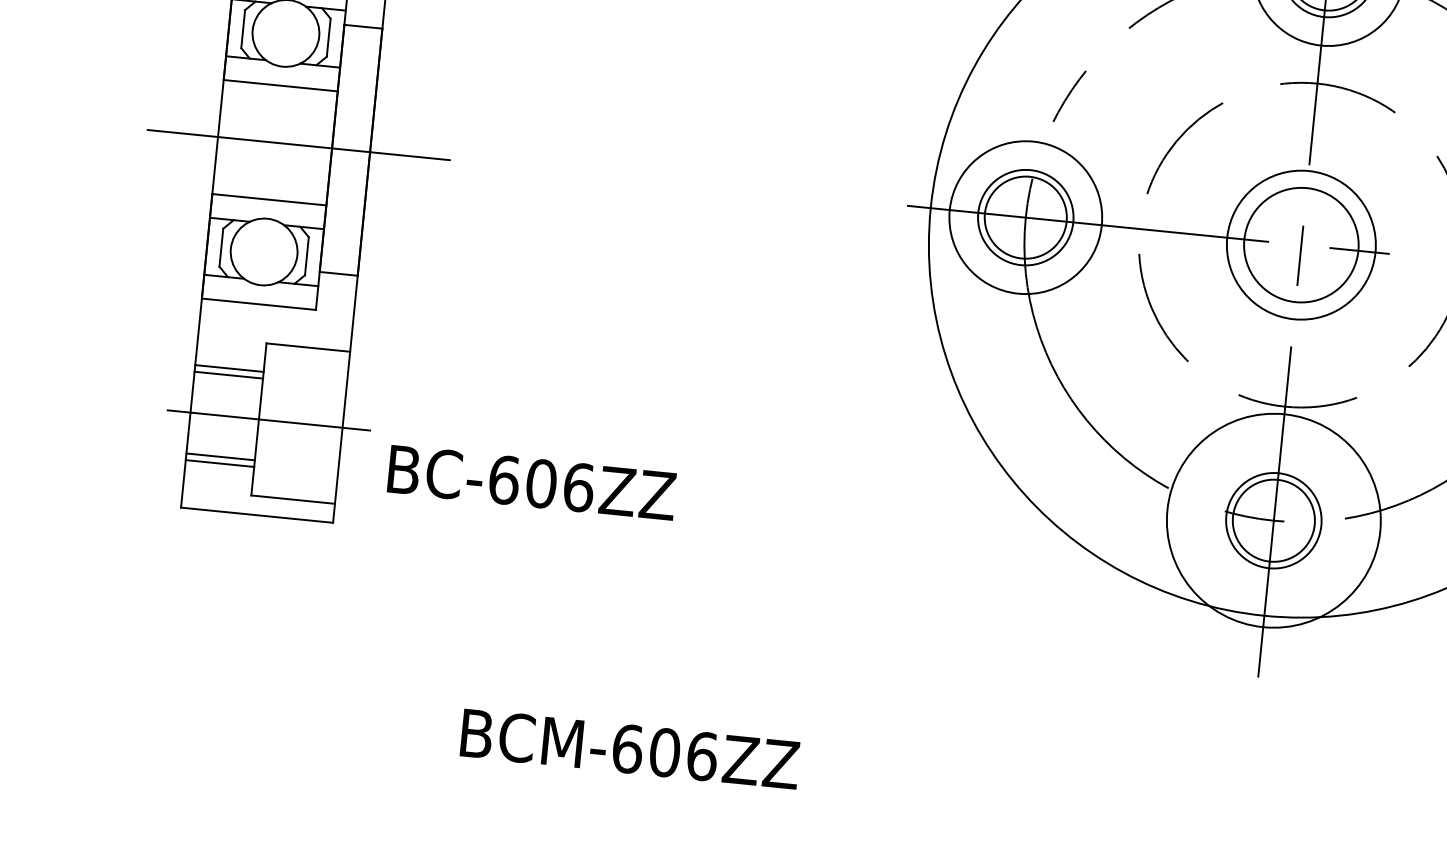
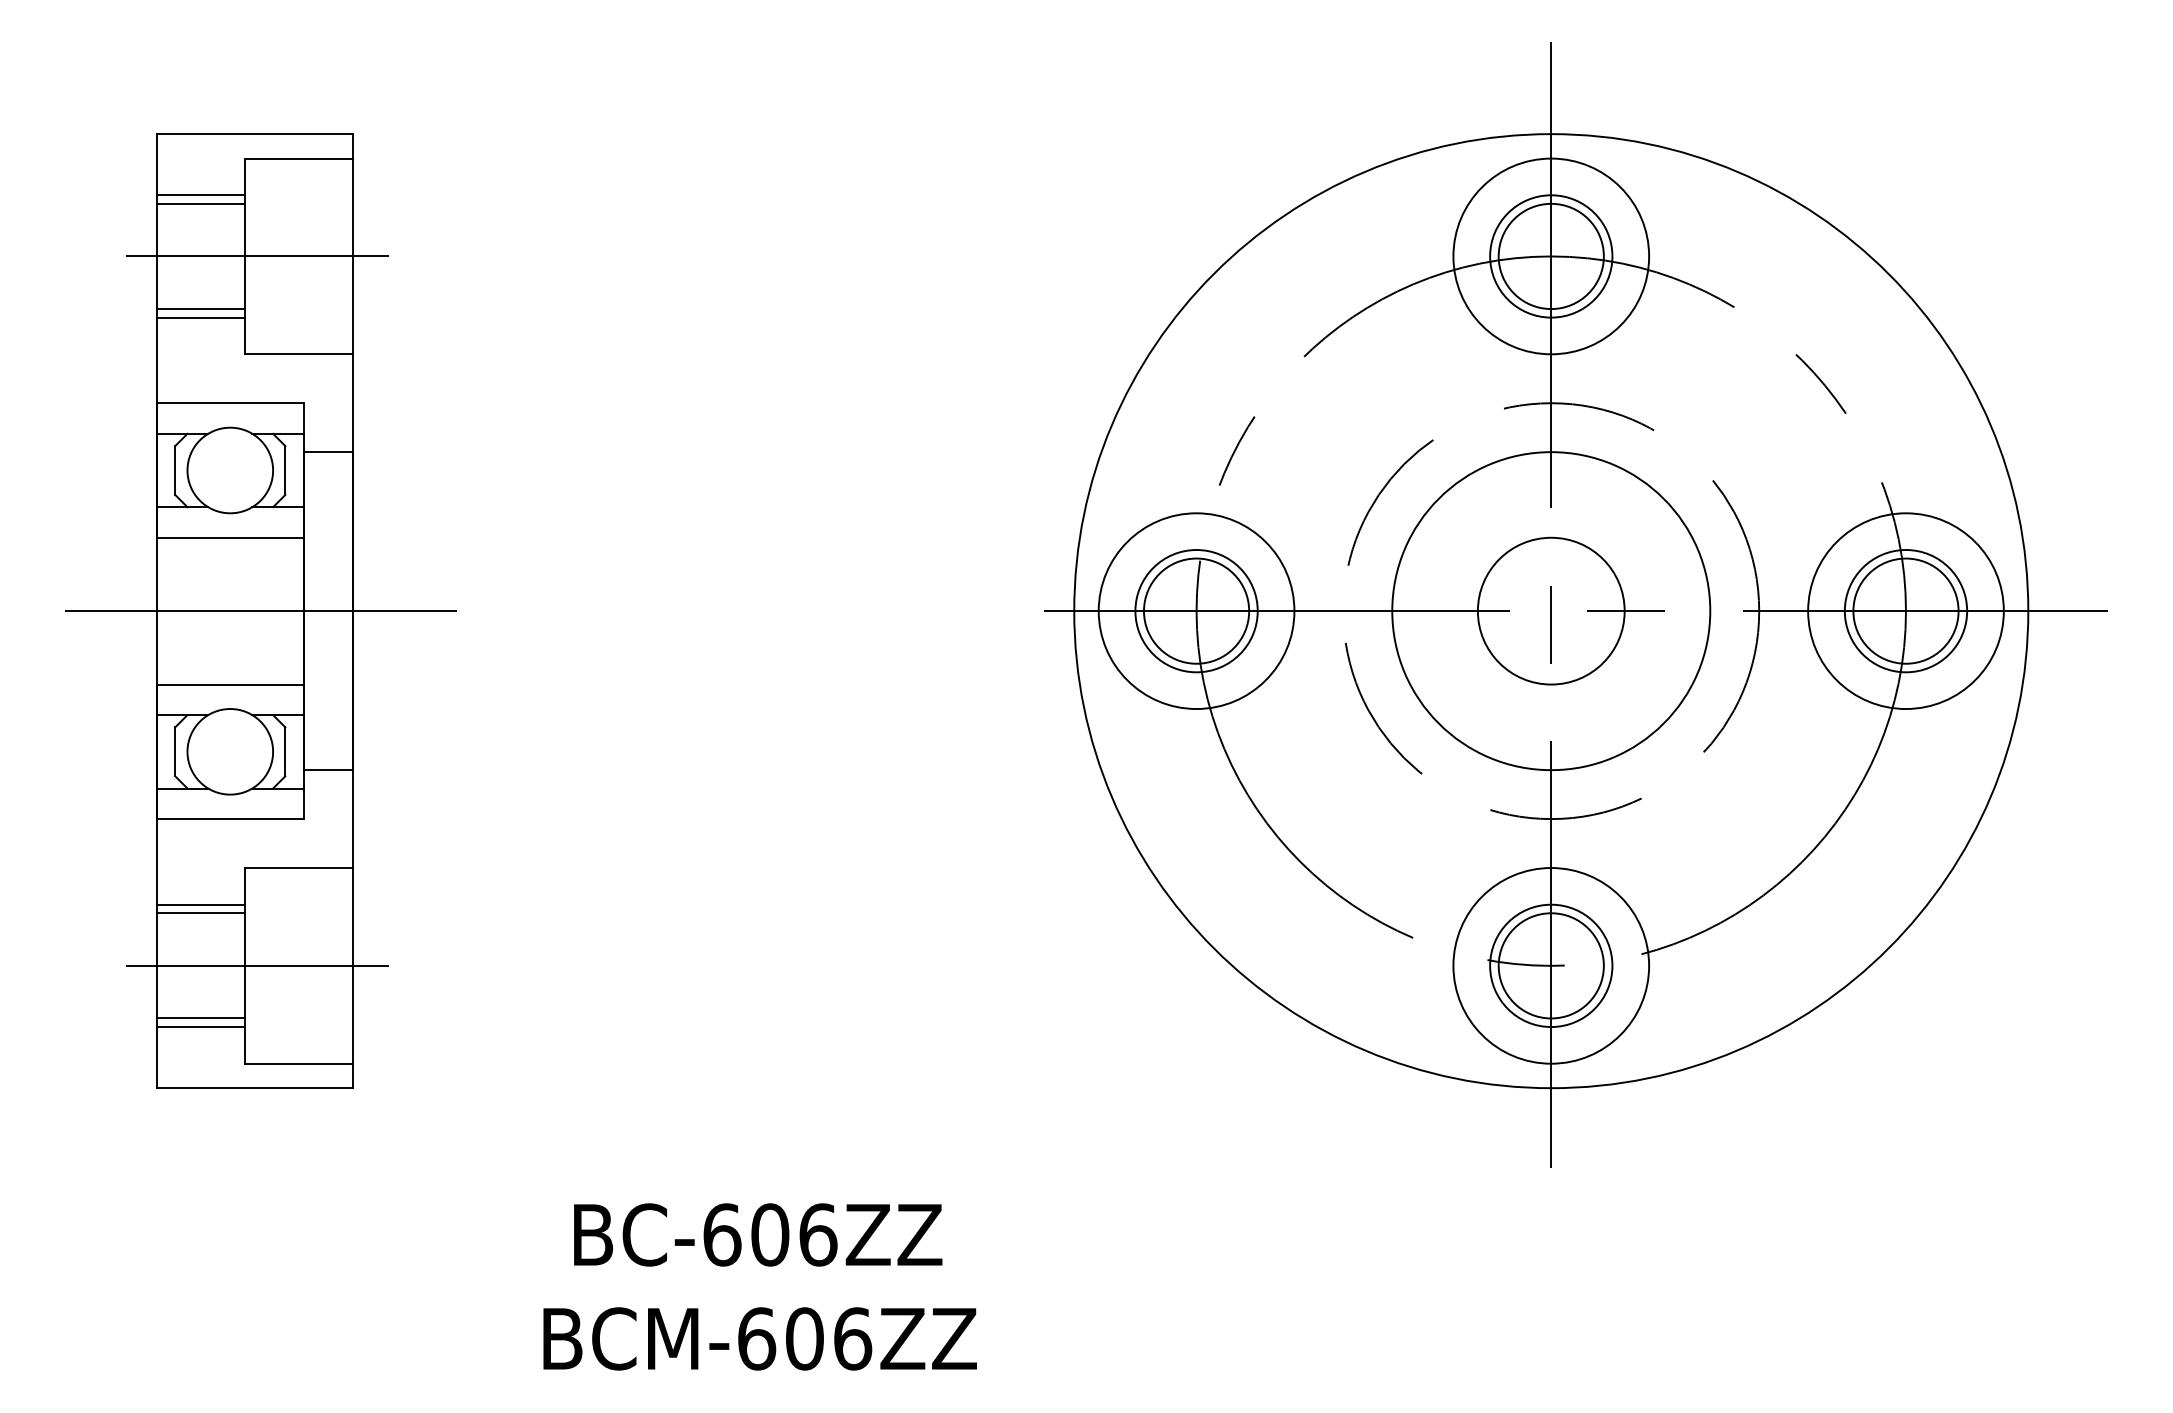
circle: (1301, 245) -> (1551, 611), size x1.67
text: (532, 482) -> (758, 1234), moved
circle: (1274, 520) -> (1551, 965), size x0.71

